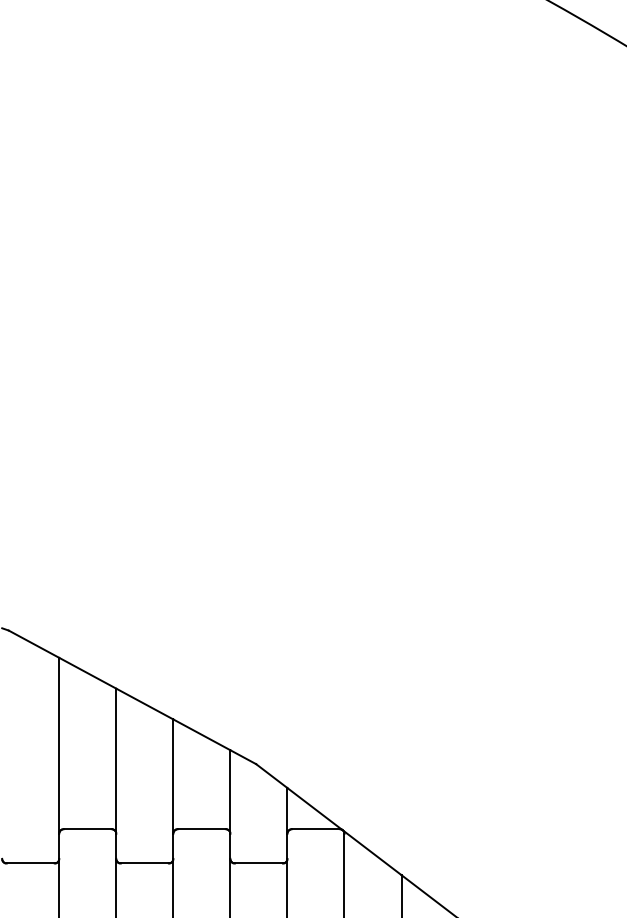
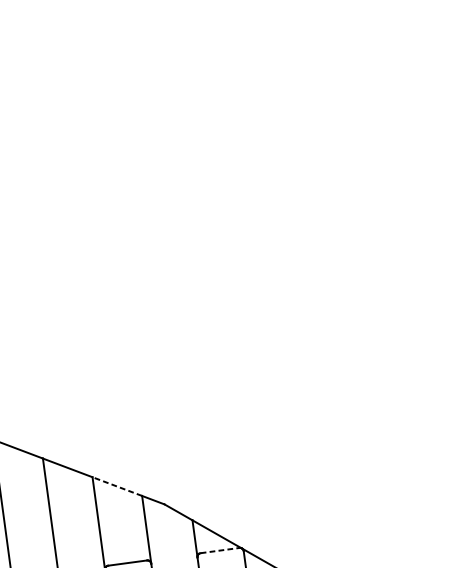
line: (201, 734) -> (117, 486), solid -> dashed
line: (315, 829) -> (219, 550), solid -> dashed

